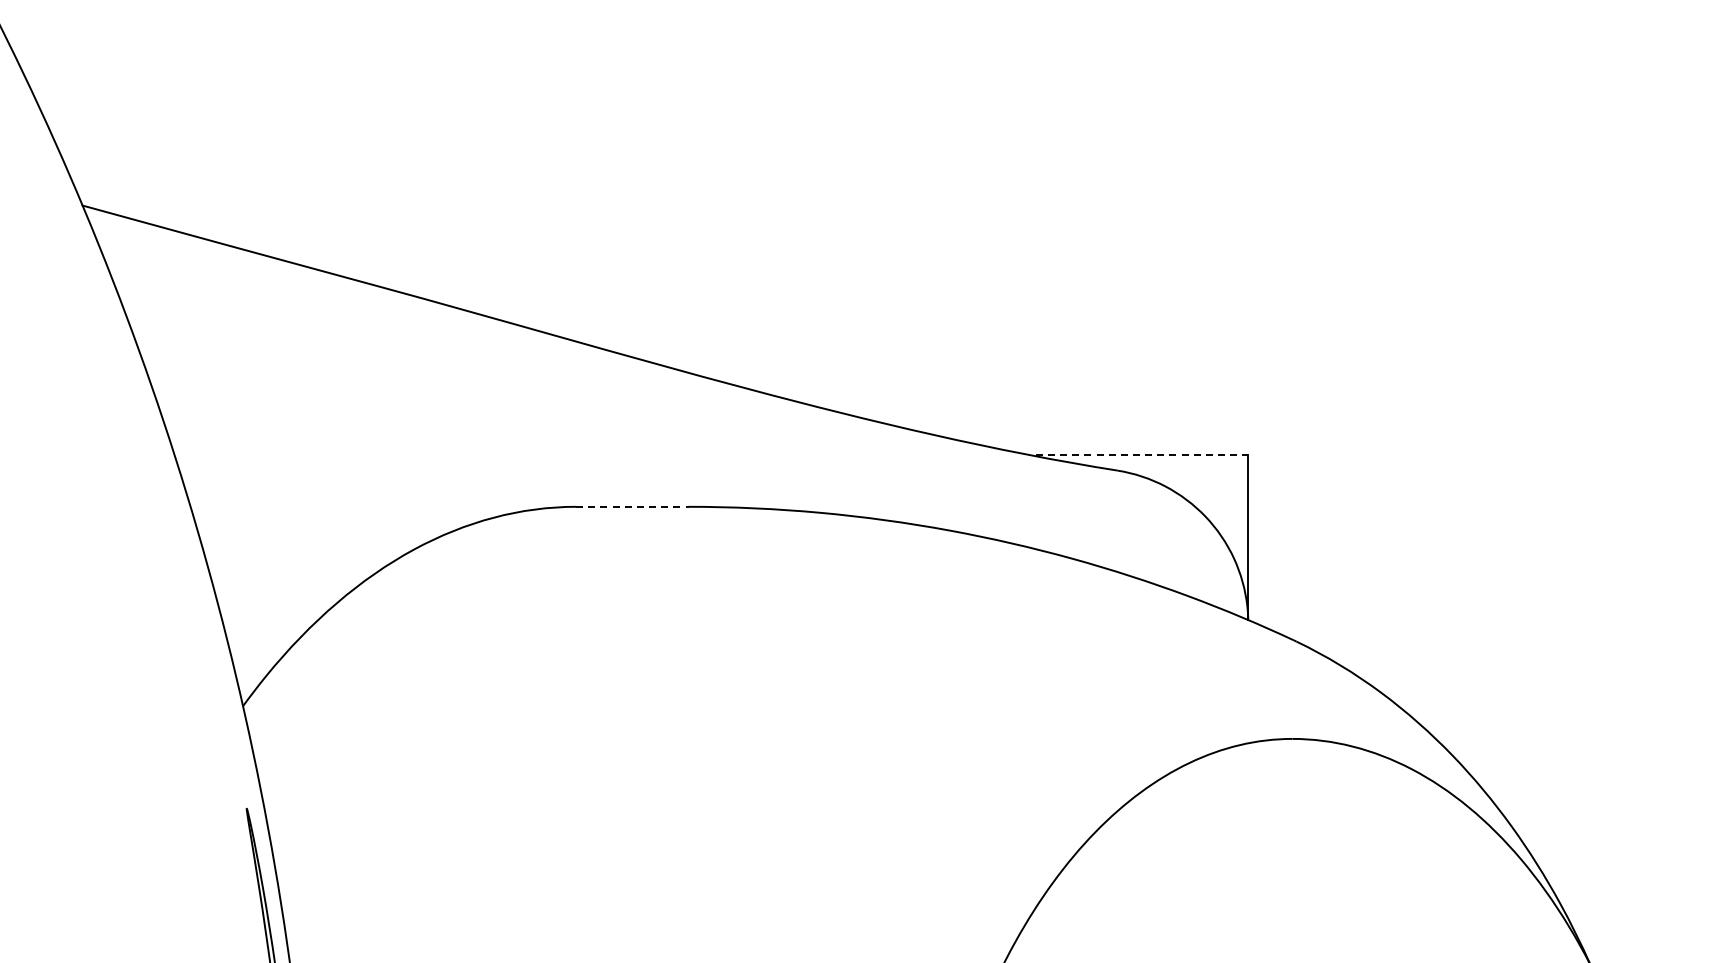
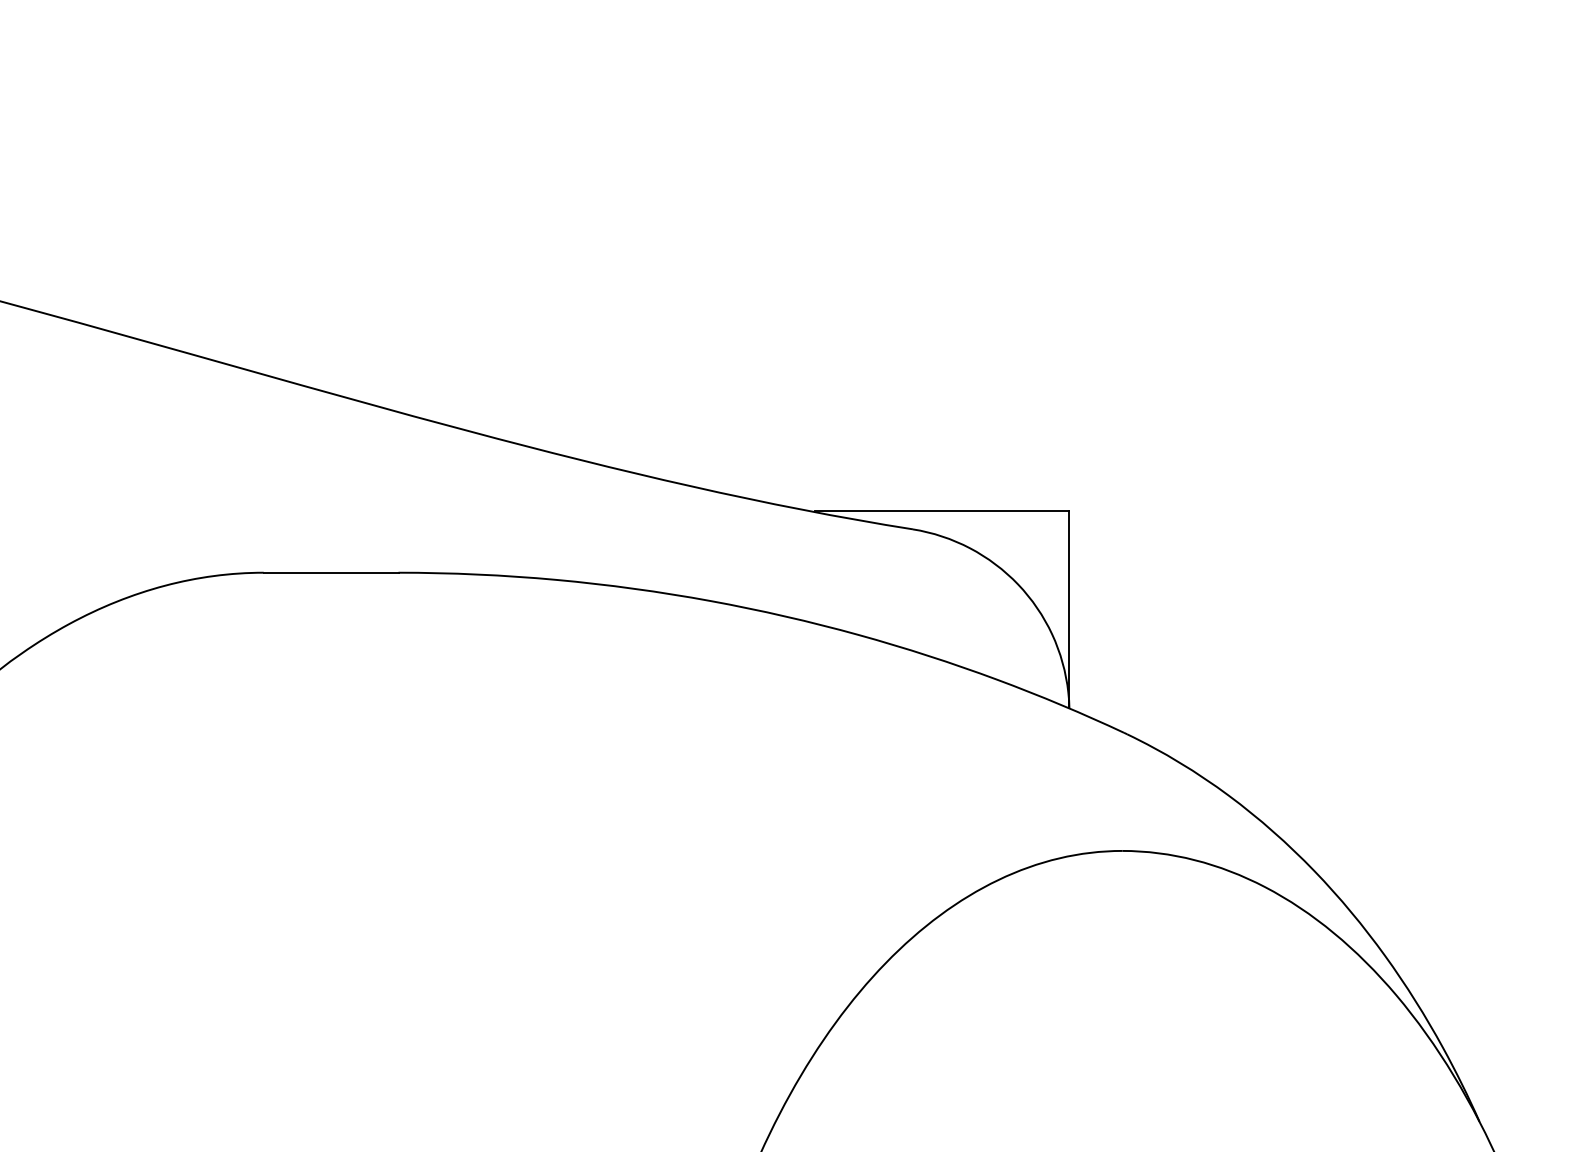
line: (1142, 455) -> (942, 511), dashed -> solid
line: (632, 506) -> (331, 572), dashed -> solid

